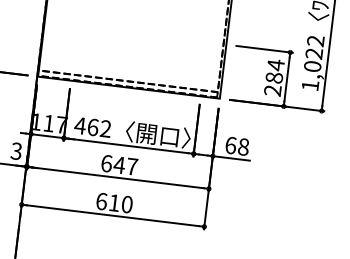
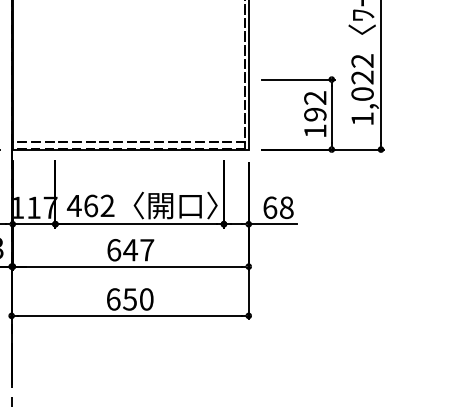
text: (274, 77) -> (315, 114), 284 -> 192
text: (114, 203) -> (129, 299), 610 -> 650

